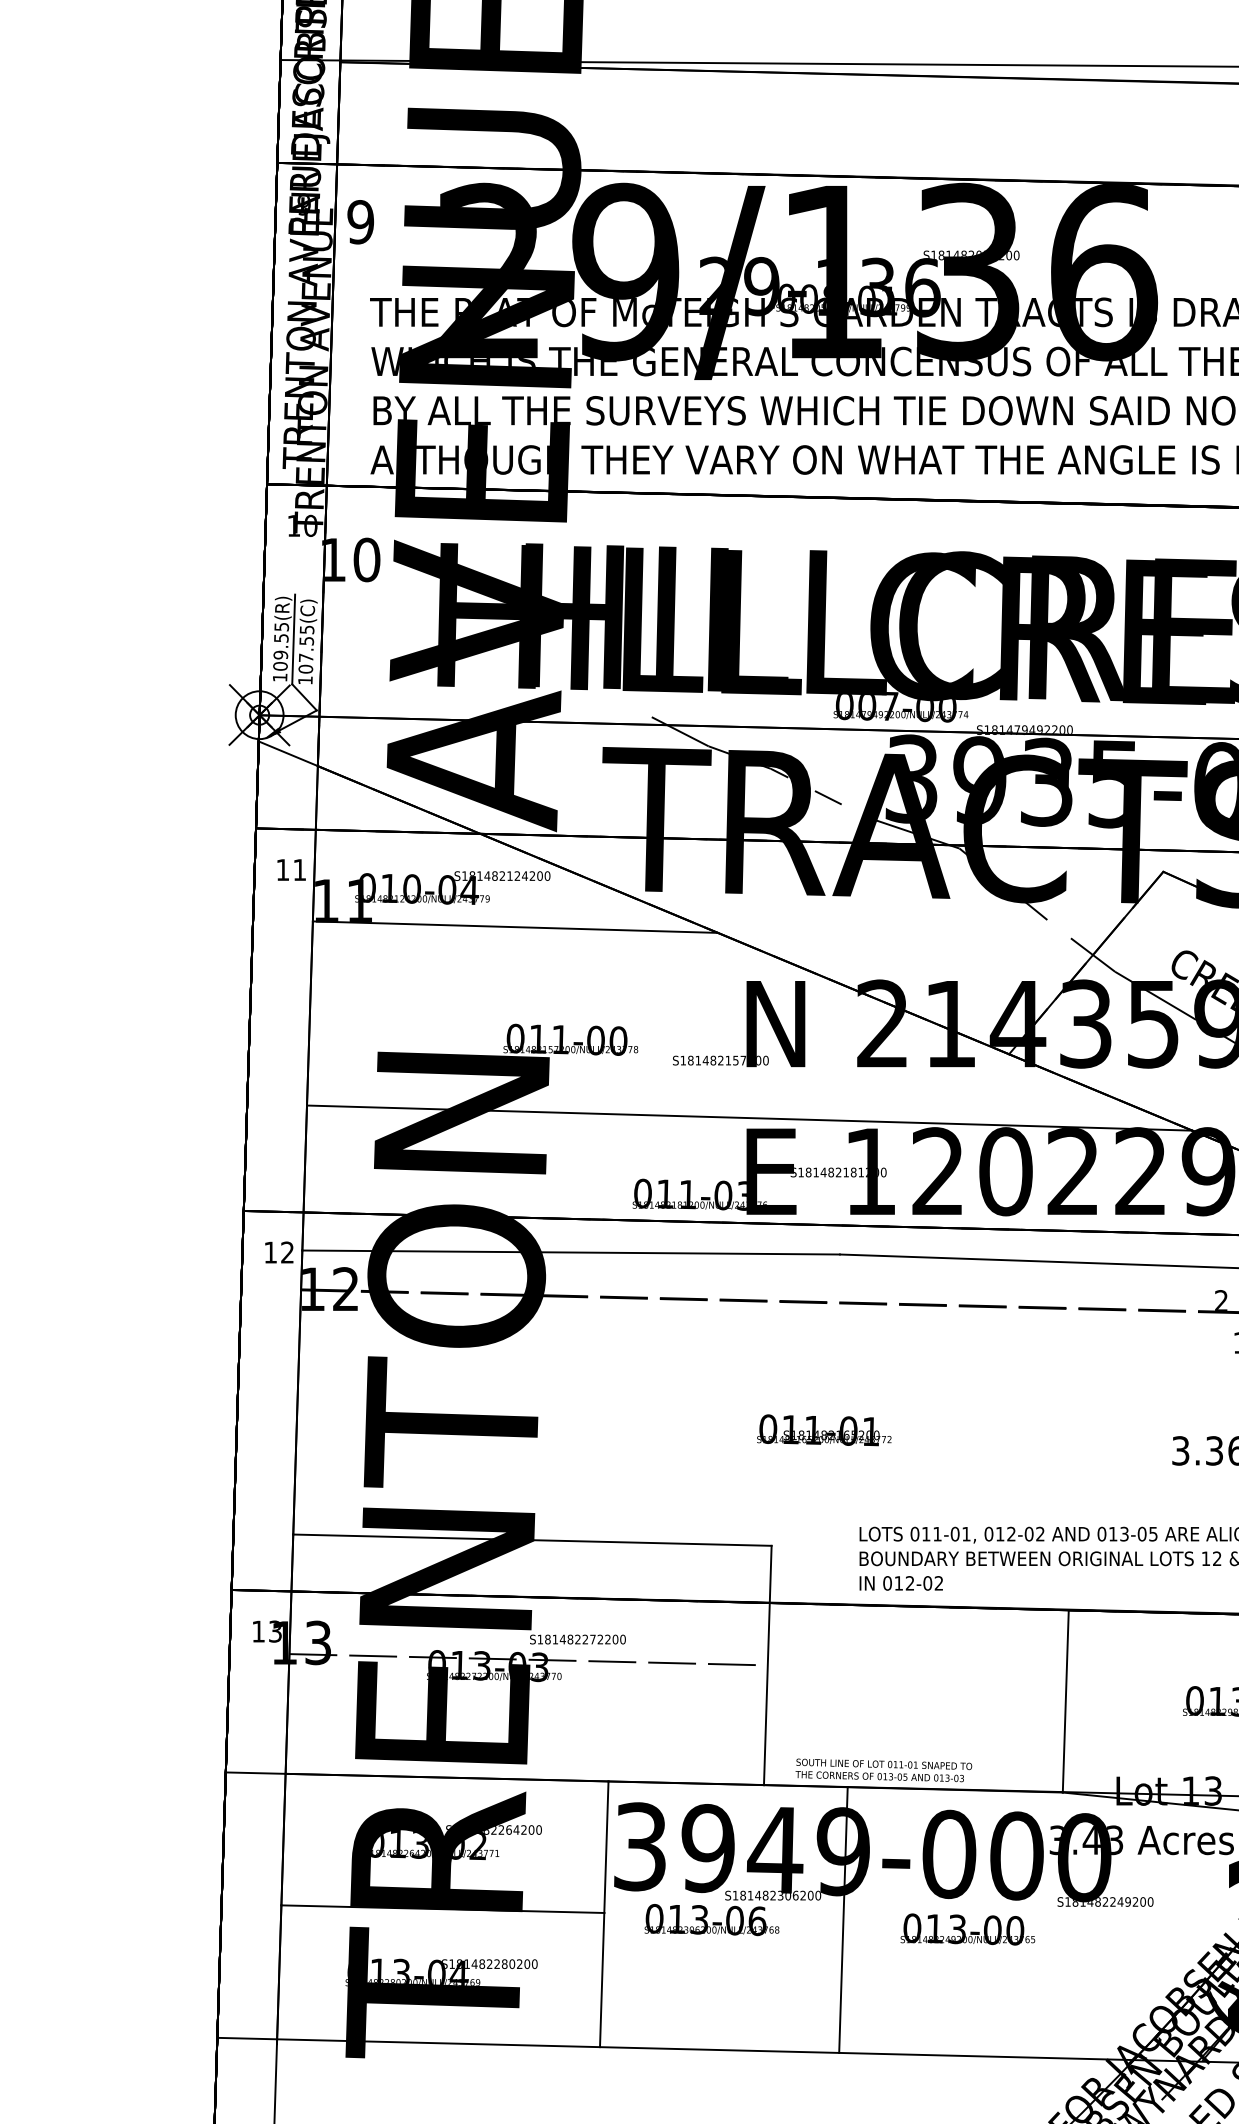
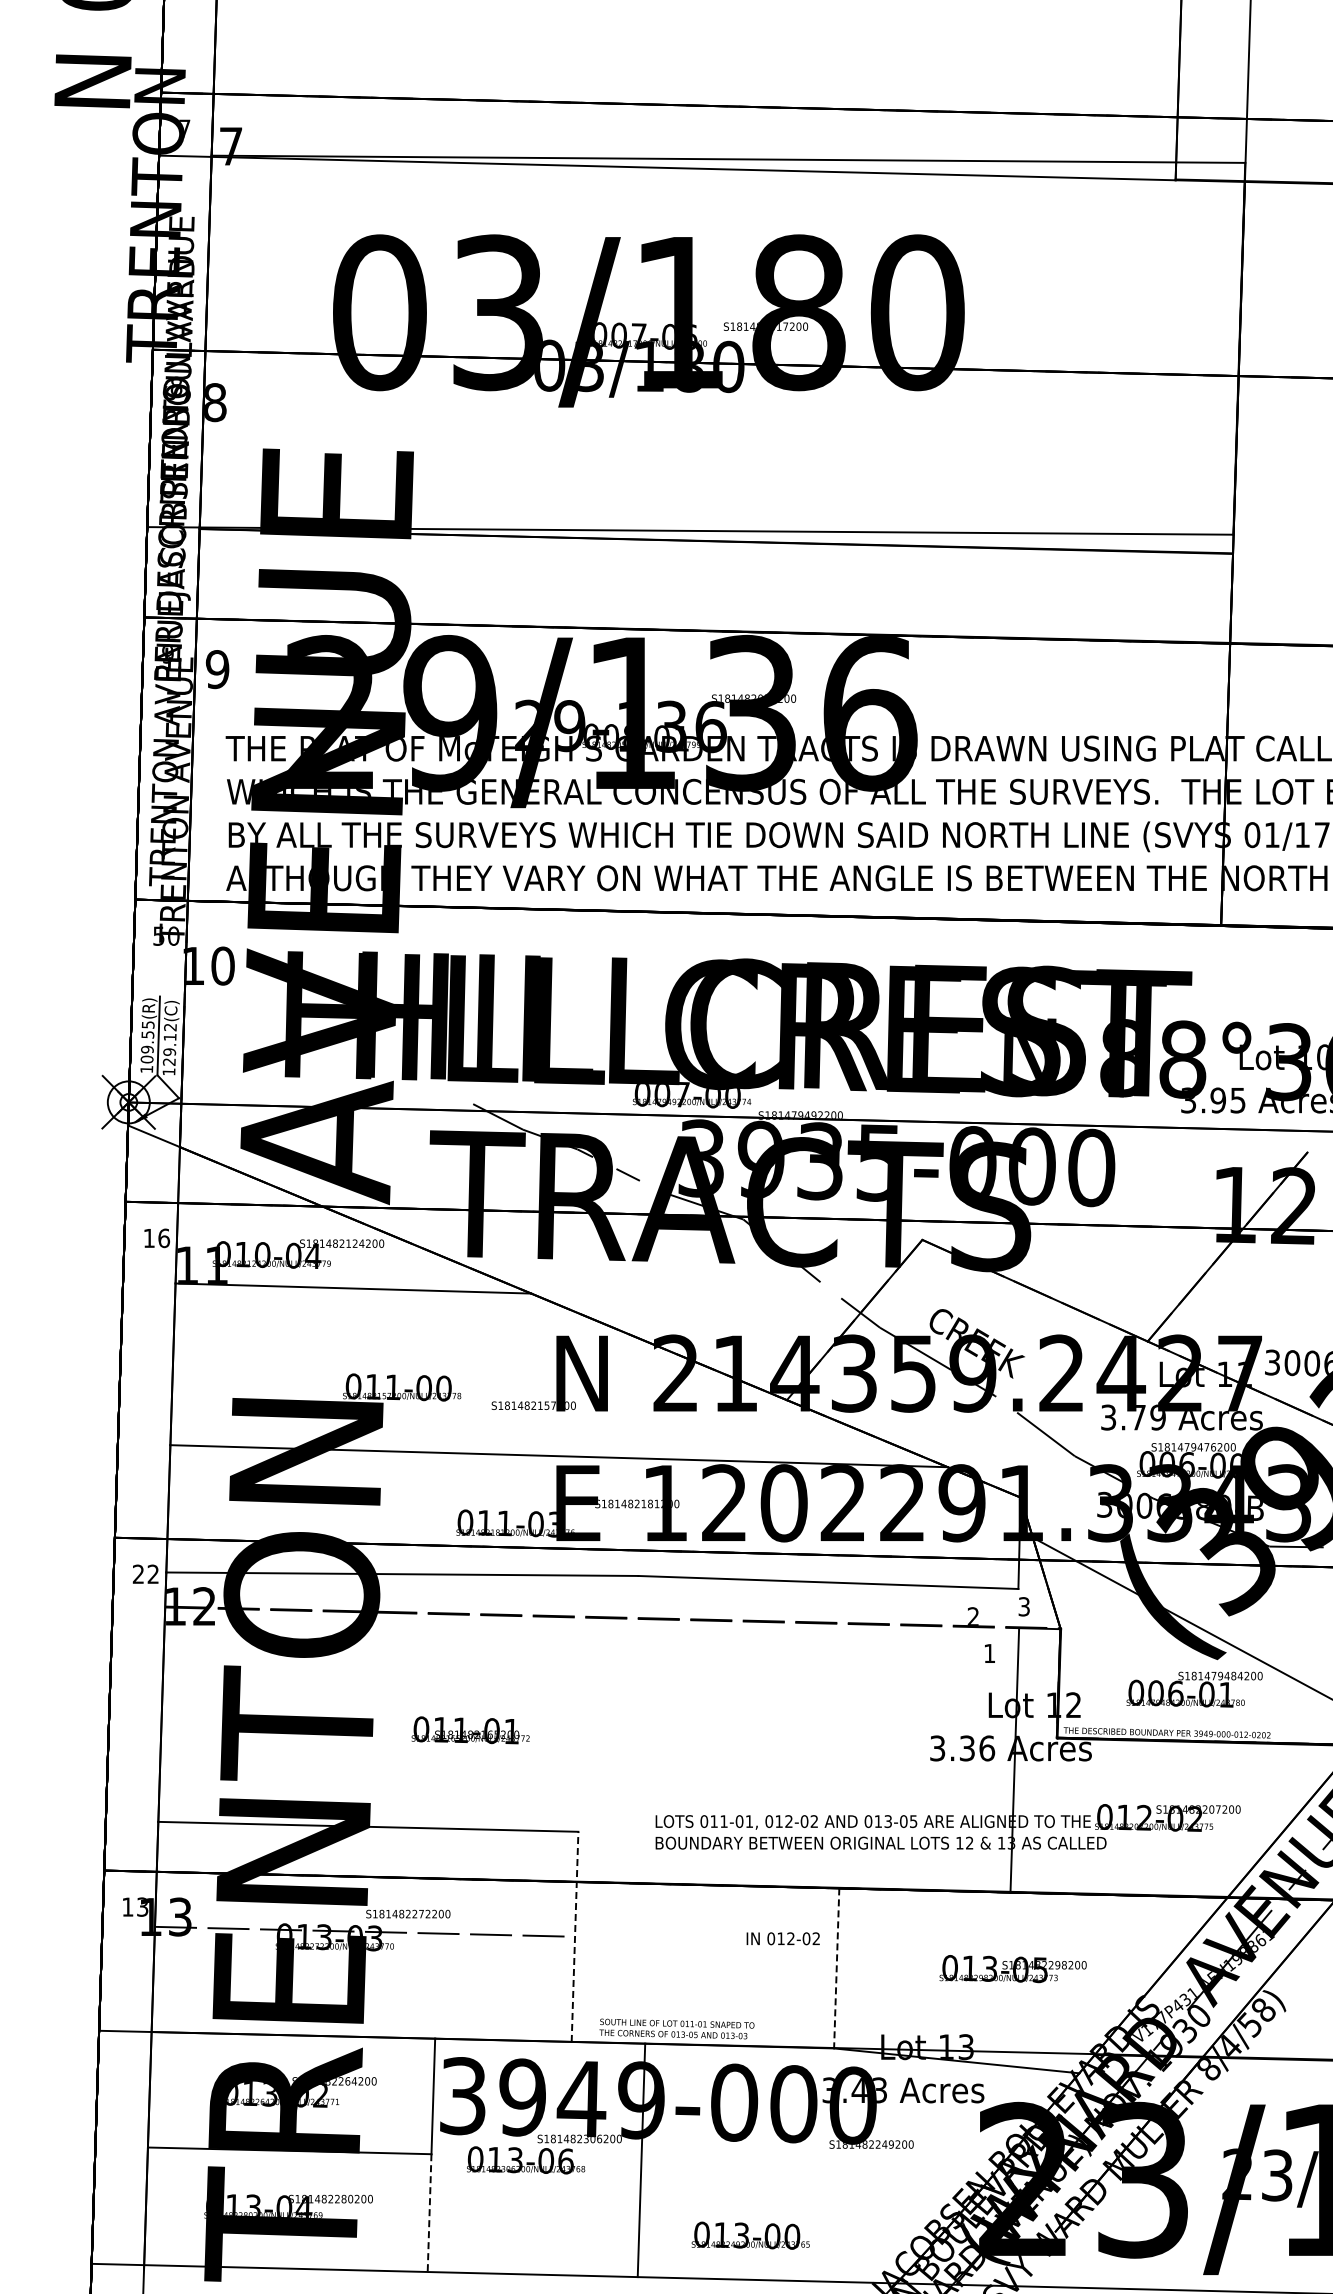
text: (293, 525) -> (158, 935), 10 -> 50
text: (305, 649) -> (169, 1044), 107.55(C) -> 129.12(C)
text: (300, 870) -> (164, 1238), 11 -> 16
text: (269, 1251) -> (137, 1573), 12 -> 22
text: (824, 1430) -> (470, 1730), moved
text: (900, 1583) -> (782, 1938), moved
line: (768, 1665) -> (575, 1936), solid -> dashed
line: (1065, 1701) -> (836, 1968), solid -> dashed
text: (967, 1929) -> (750, 2235), moved
line: (602, 1980) -> (429, 2213), solid -> dashed

